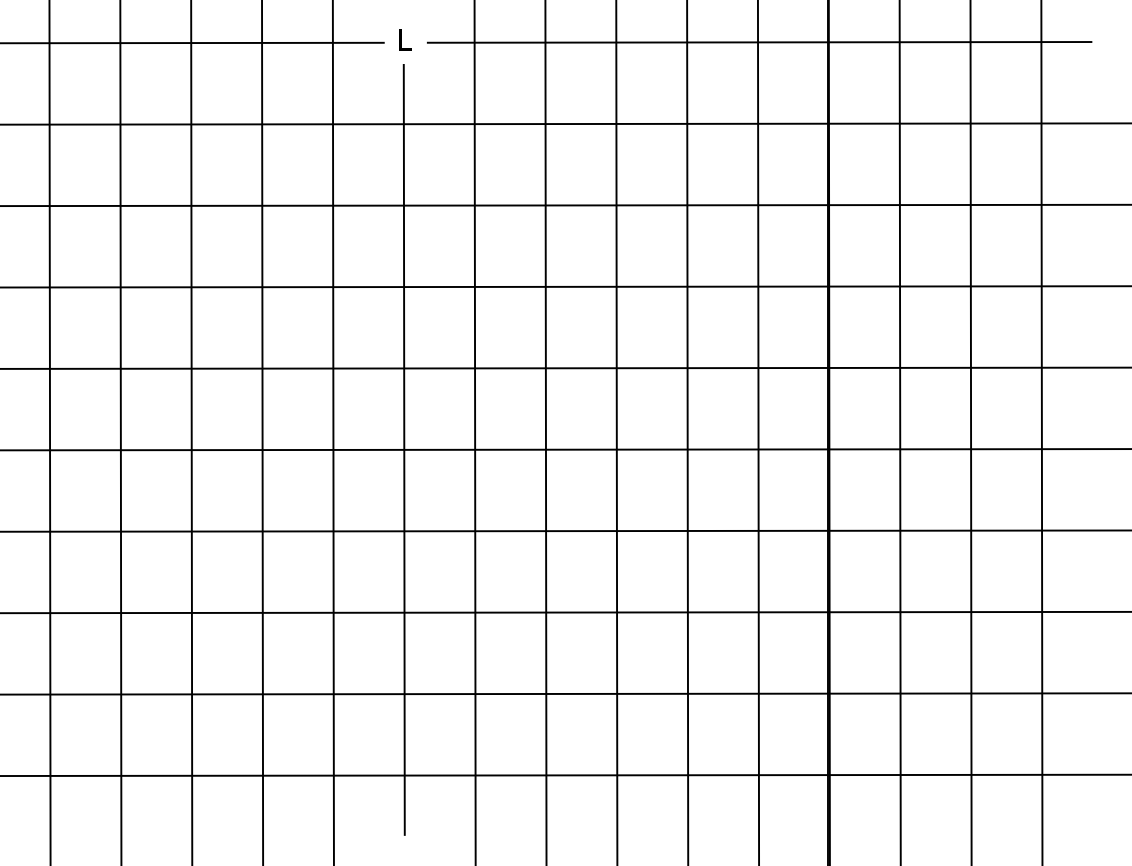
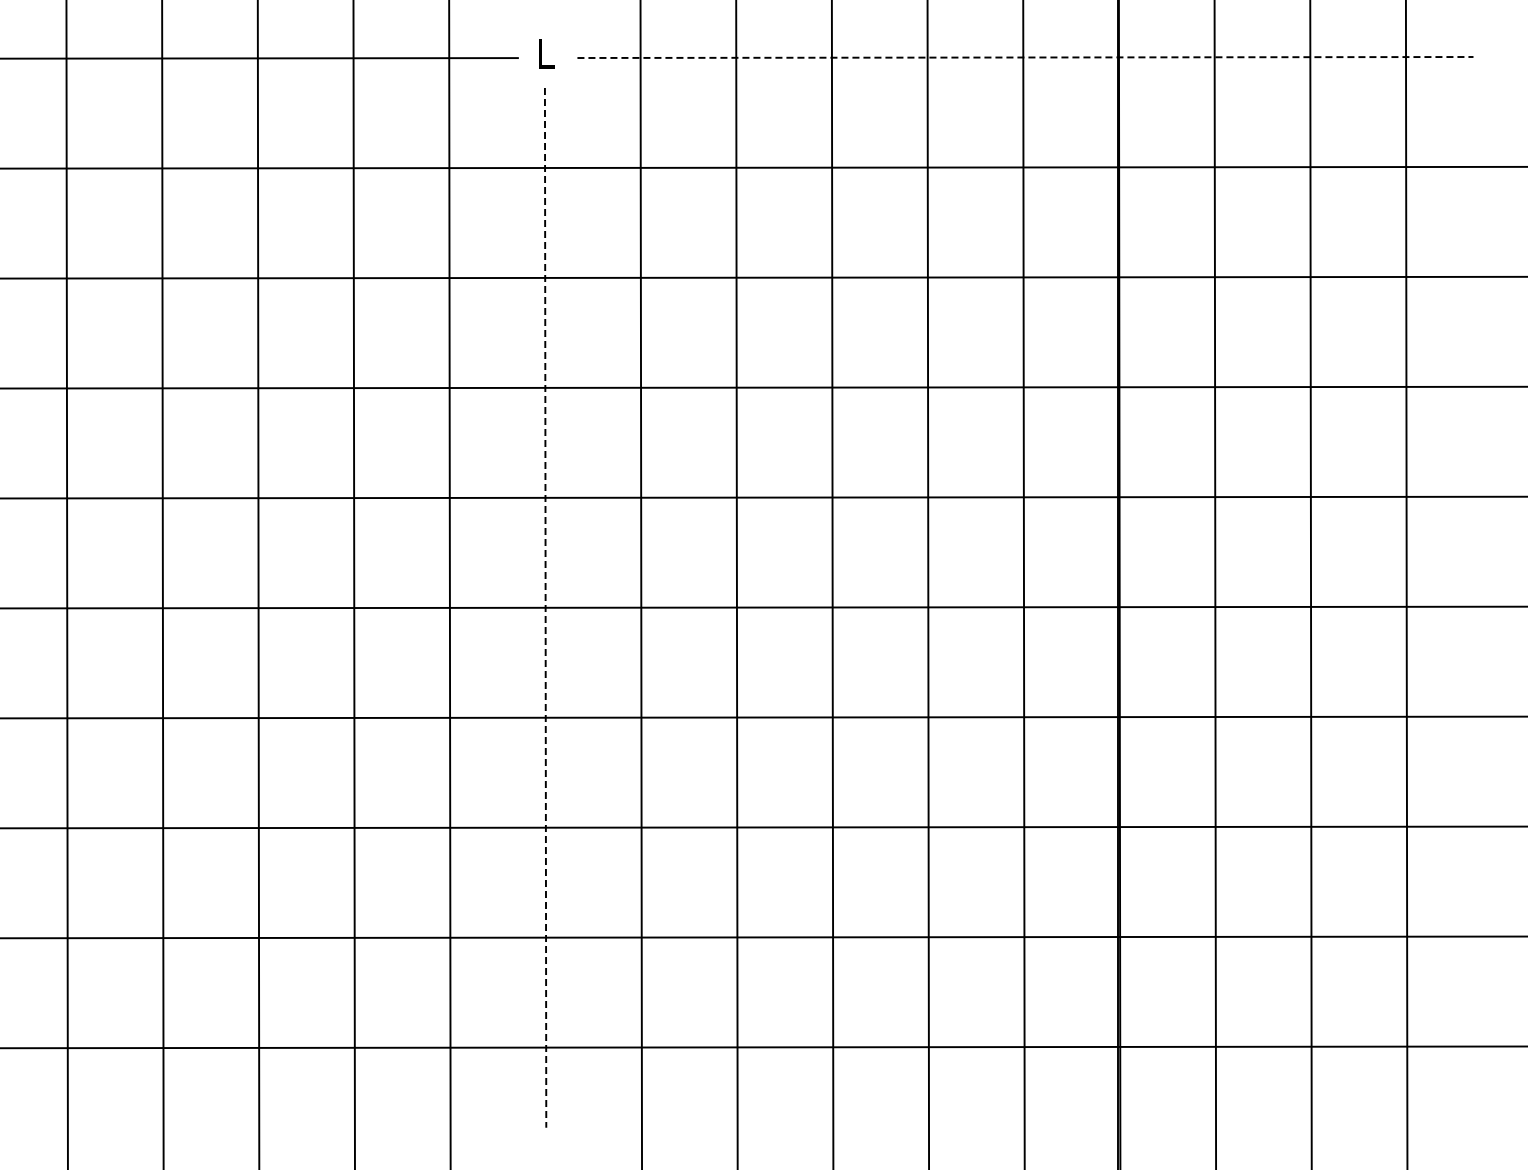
line: (759, 42) -> (1025, 57), solid -> dashed
line: (404, 449) -> (545, 607), solid -> dashed

